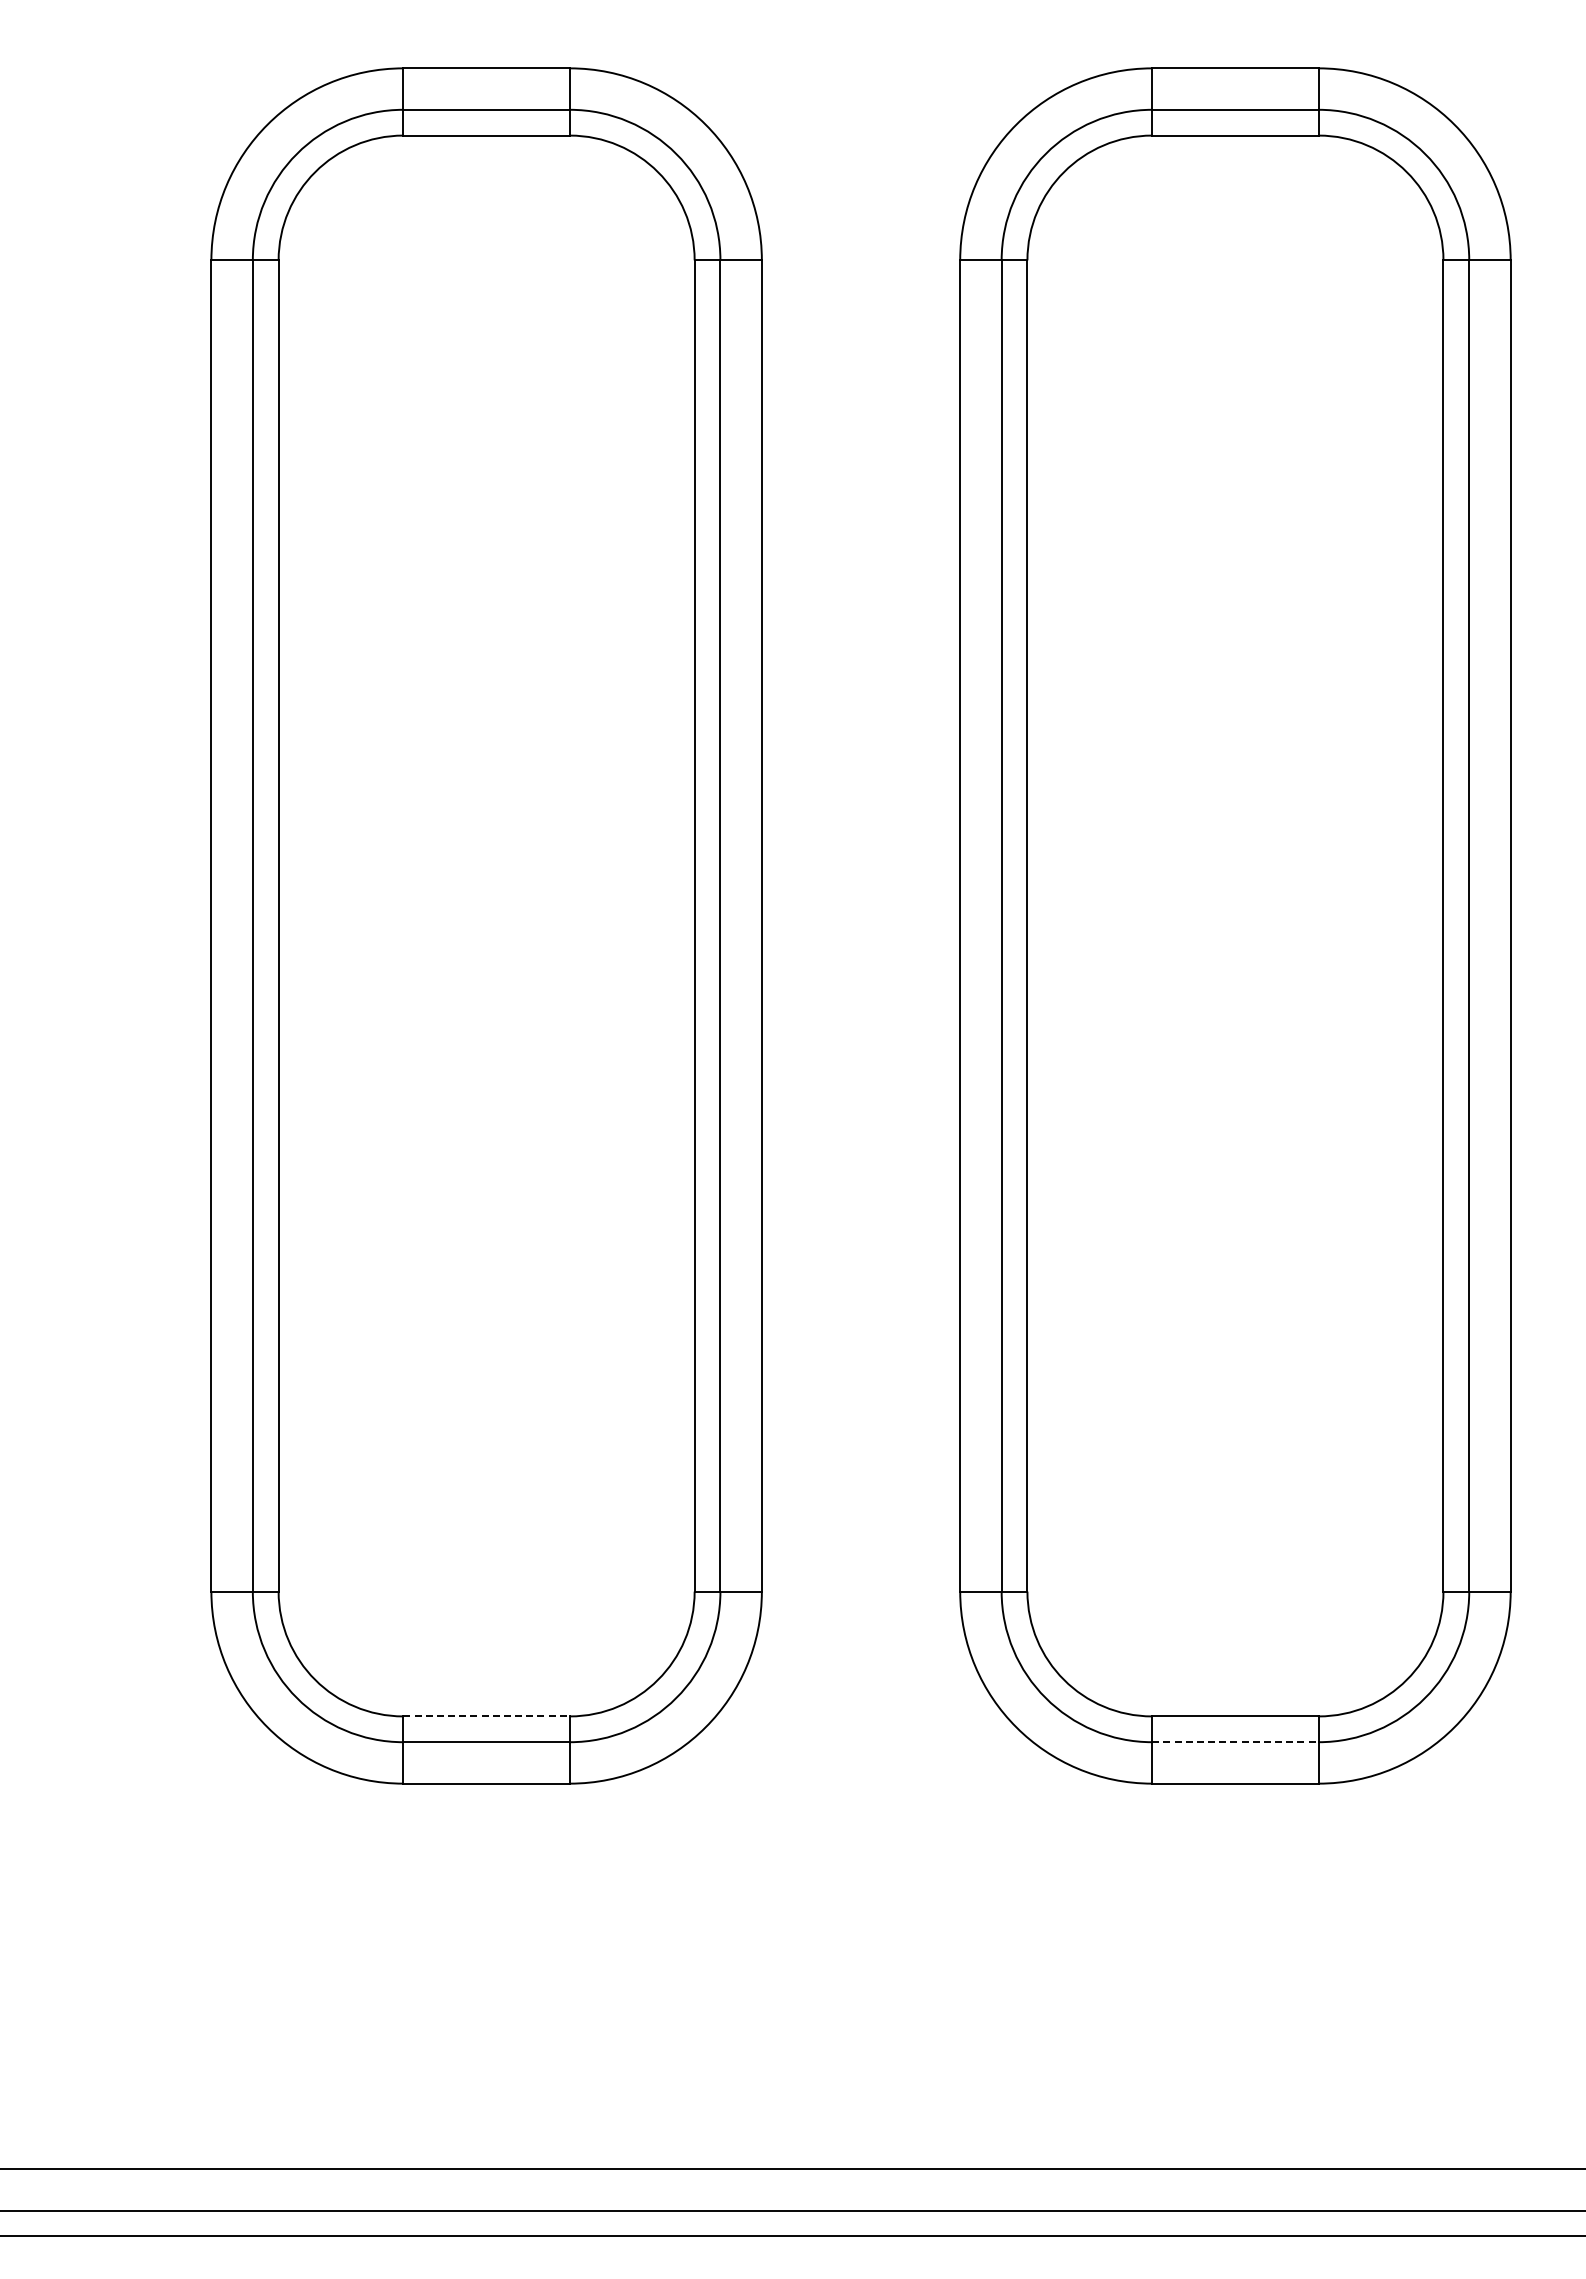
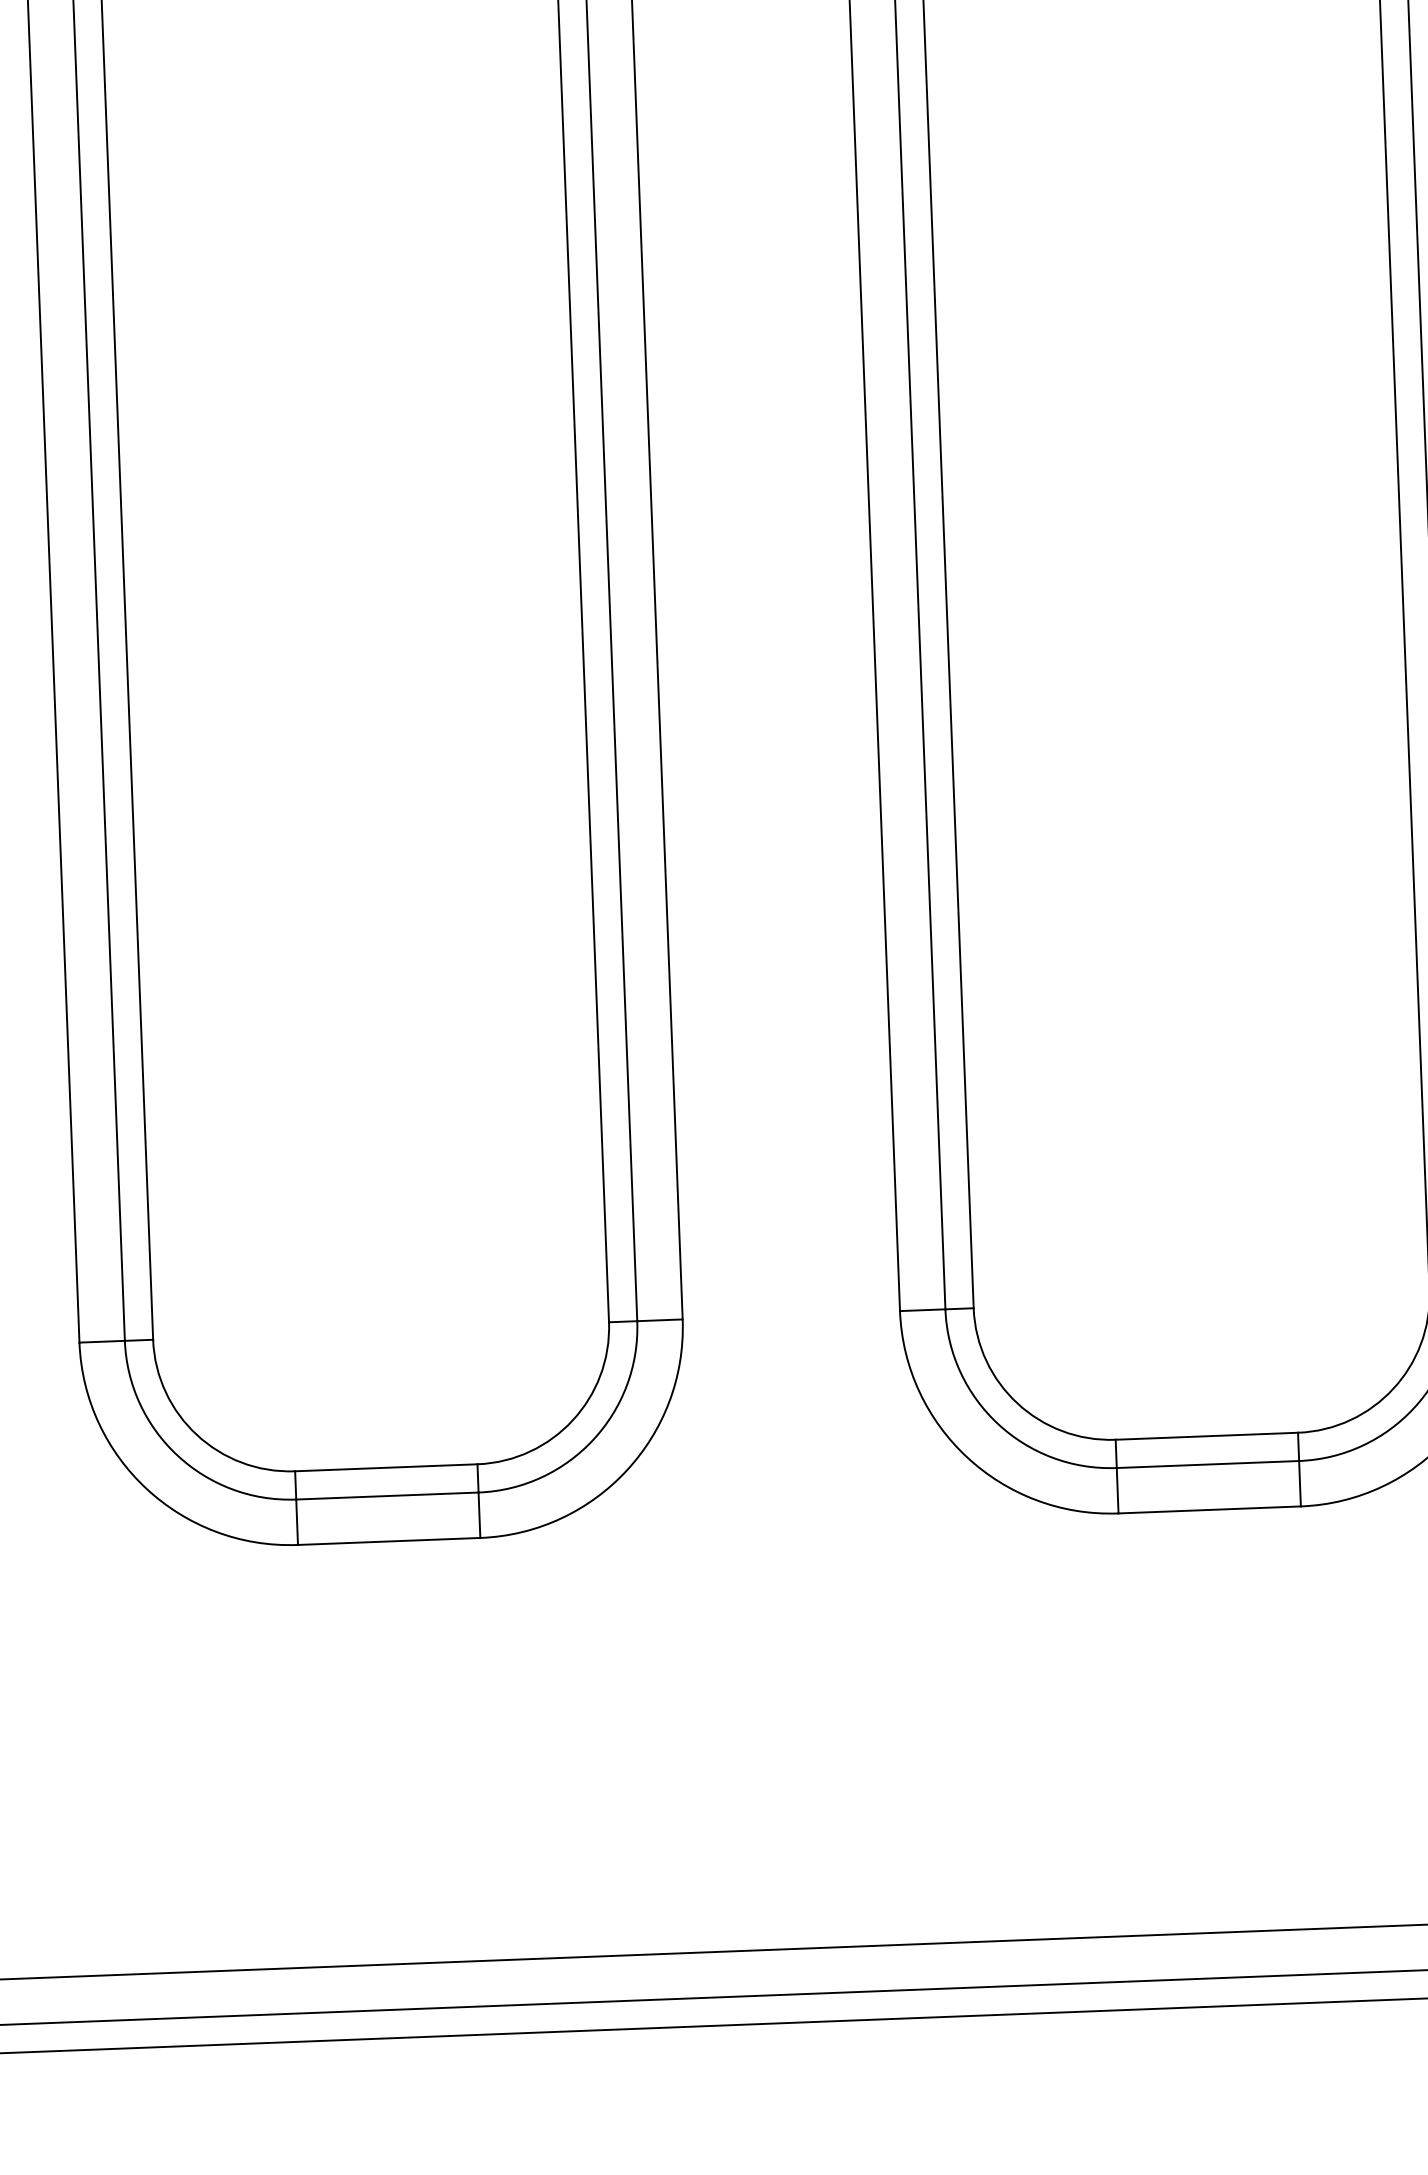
line: (487, 1716) -> (387, 1467), dashed -> solid
line: (1235, 1742) -> (1208, 1464), dashed -> solid

